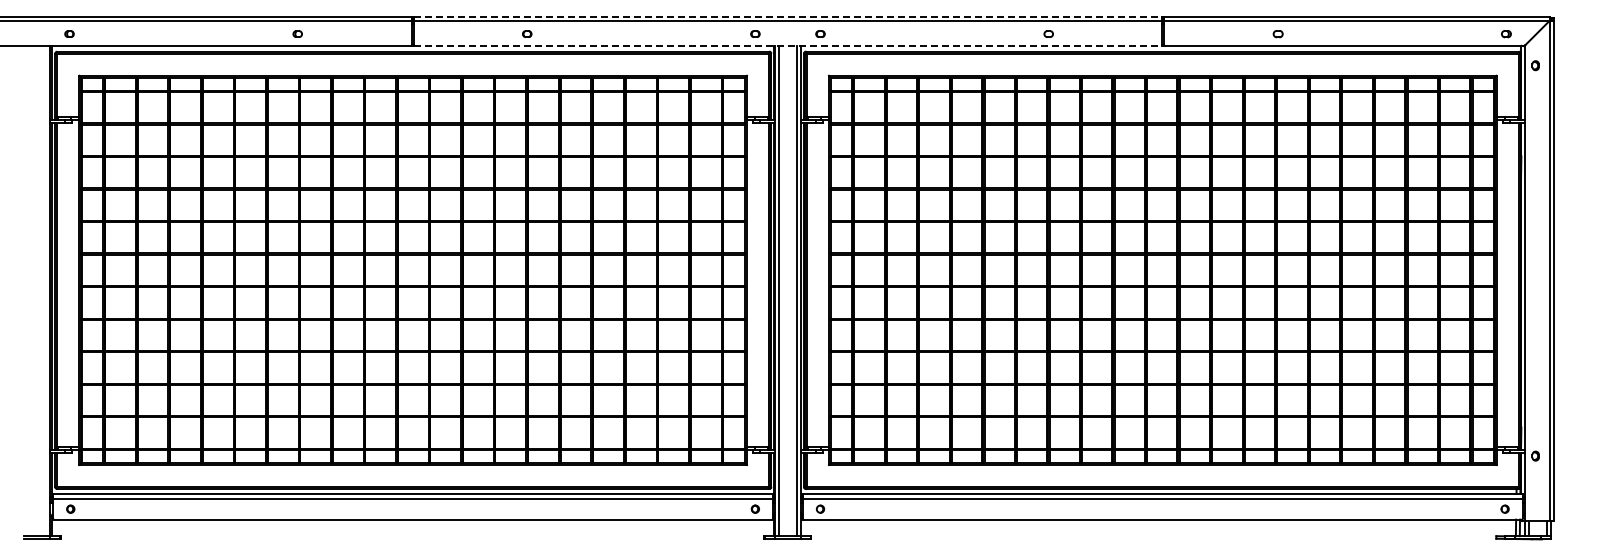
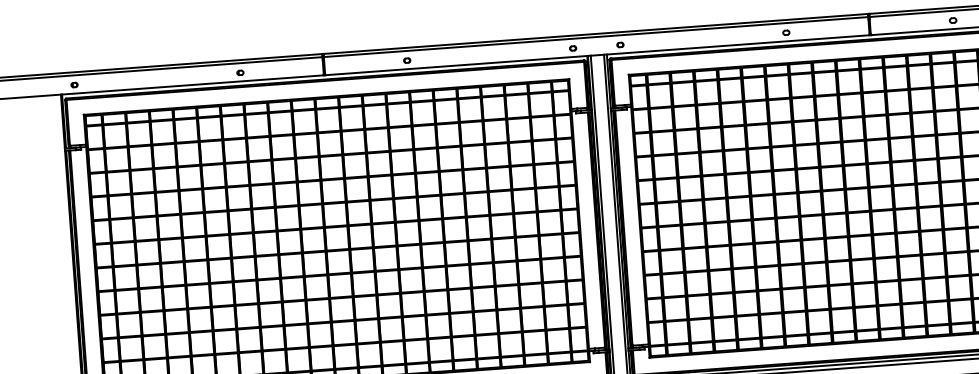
line: (788, 16) -> (596, 33), dashed -> solid
line: (787, 45) -> (597, 55), dashed -> solid

